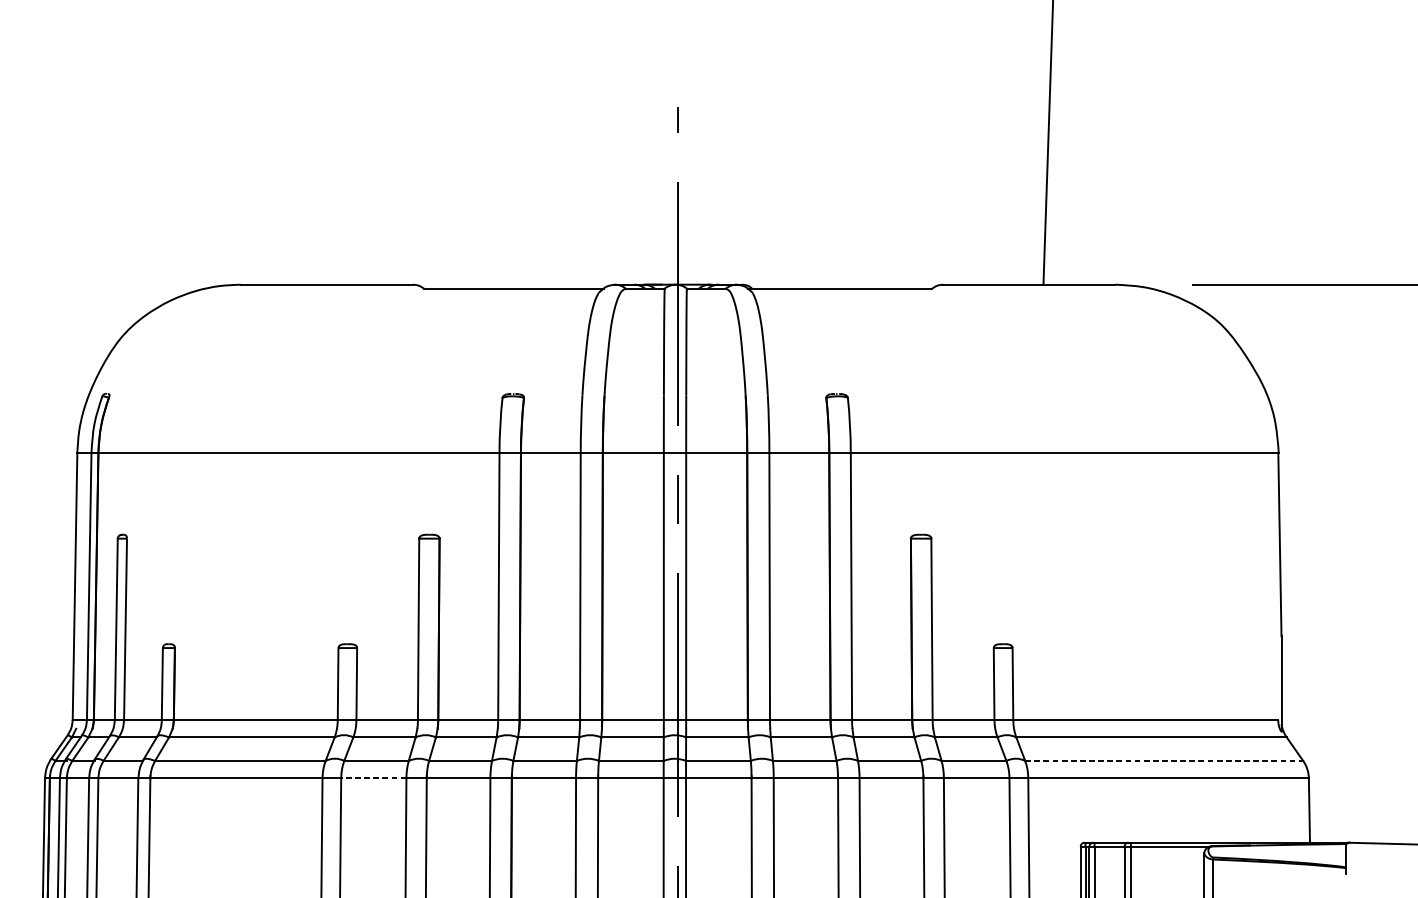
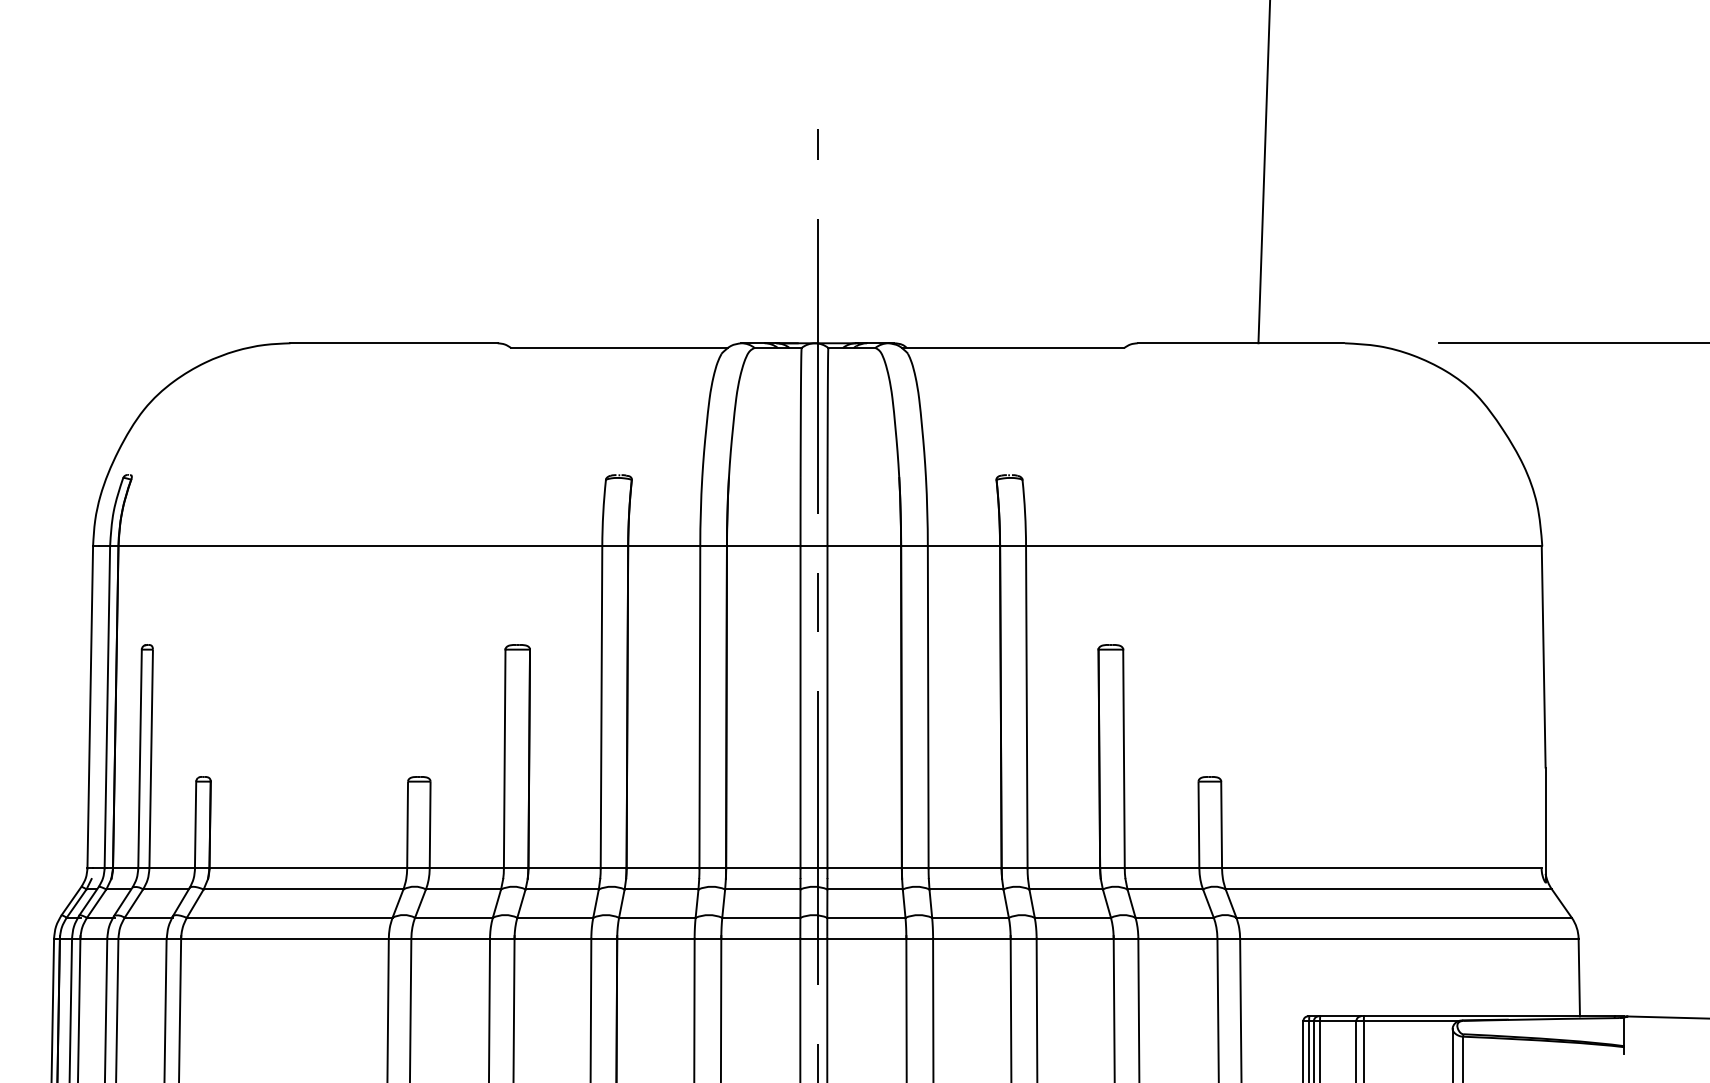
line: (1164, 760) -> (1404, 917), dashed -> solid
line: (373, 778) -> (450, 938), dashed -> solid

